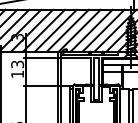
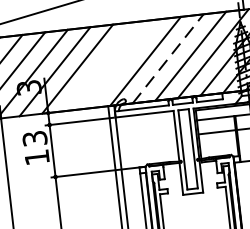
line: (55, 30) -> (99, 66), removed
line: (67, 30) -> (122, 63), removed
line: (91, 30) -> (167, 58), solid -> dashed

